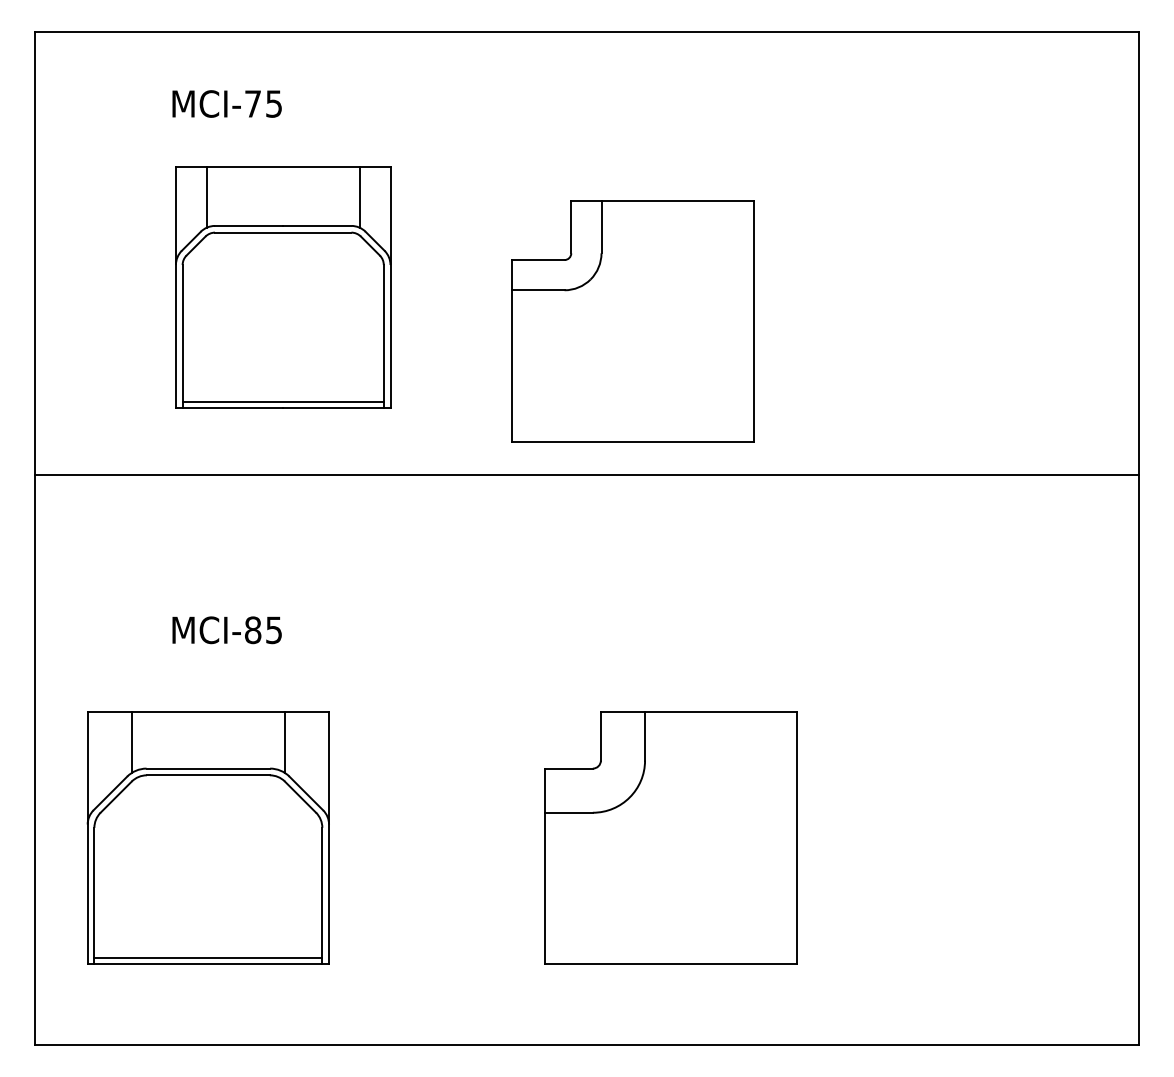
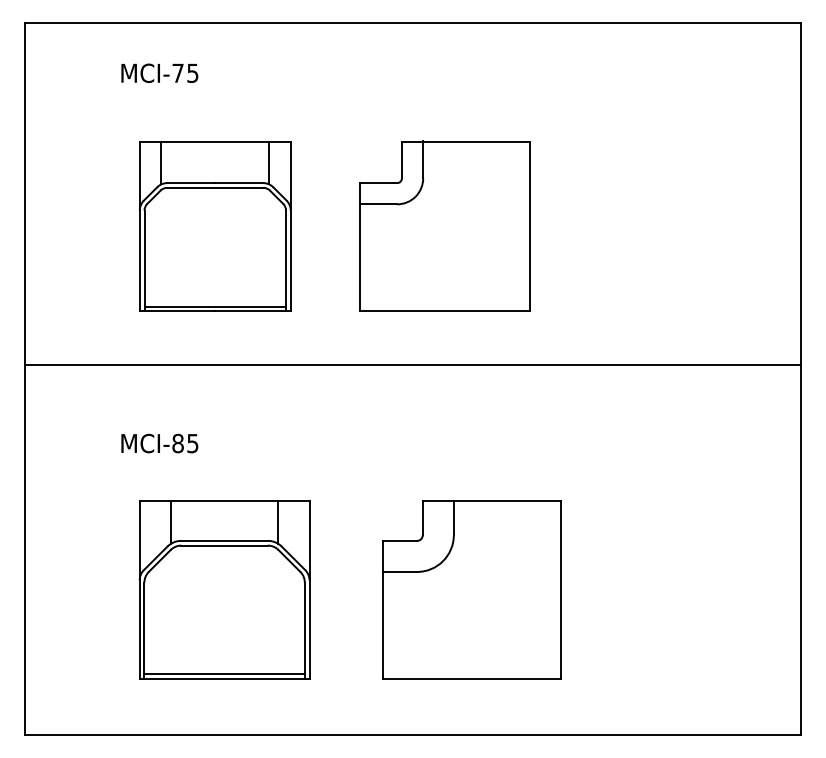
part: (283, 287) -> (215, 226), moved
line: (586, 475) -> (412, 365), moved
part: (208, 837) -> (224, 589), moved

